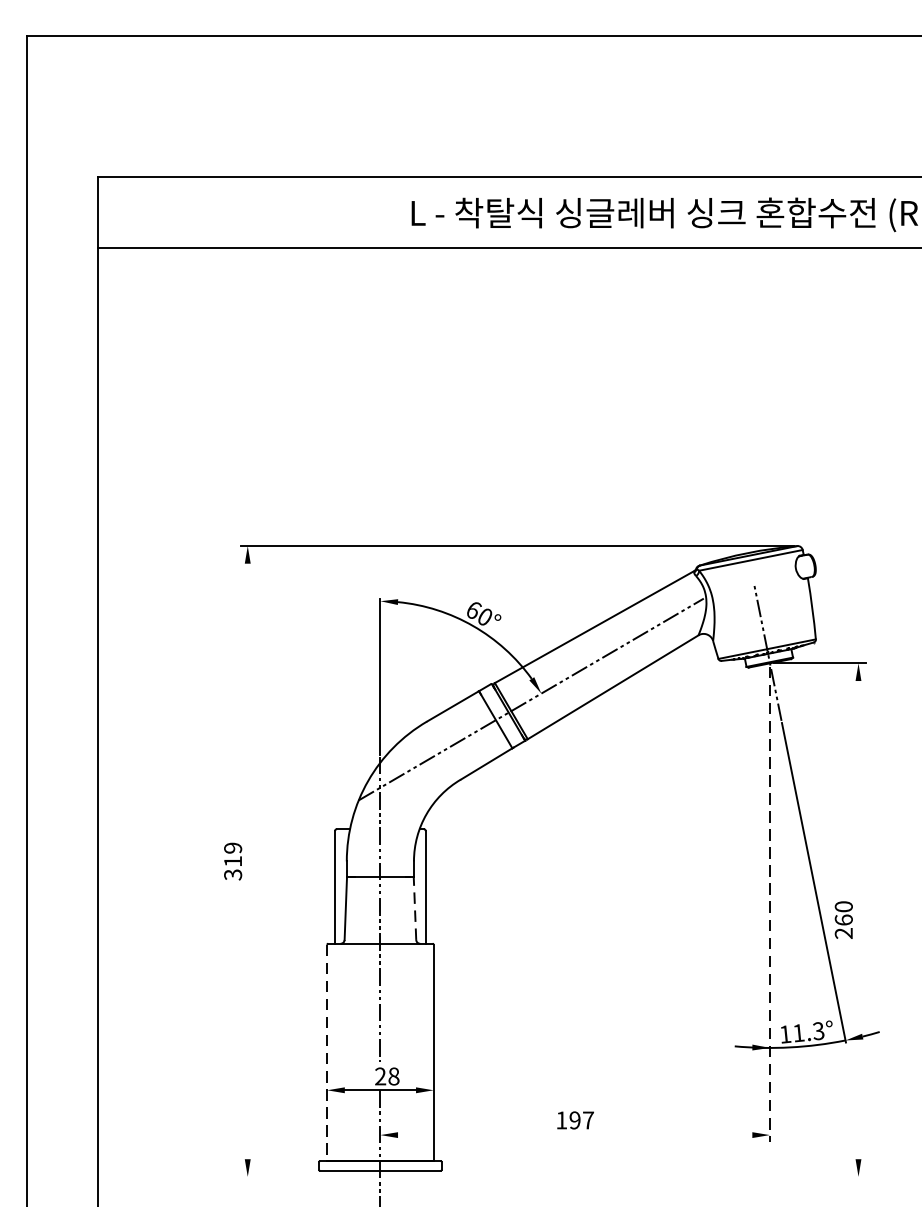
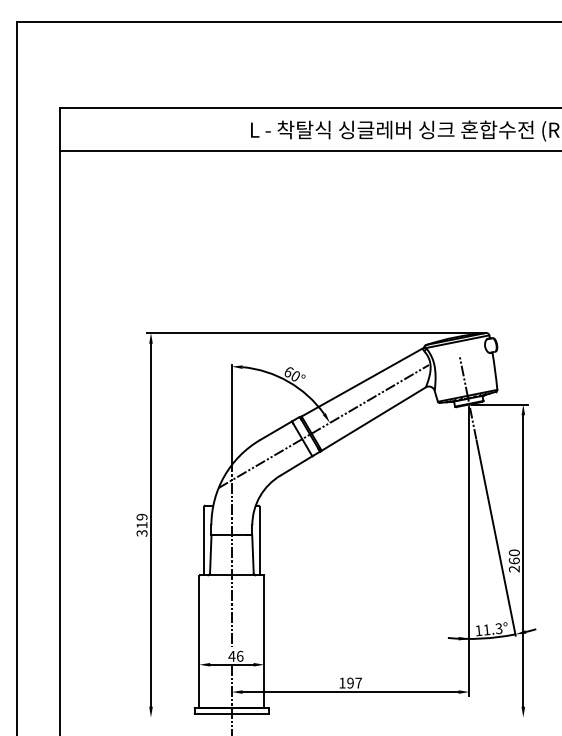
line: (248, 860) -> (151, 524), added
line: (770, 904) -> (469, 551), dashed -> solid
line: (414, 907) -> (252, 553), dashed -> solid
line: (858, 919) -> (523, 560), added
line: (327, 1052) -> (199, 641), dashed -> solid
text: (386, 1075) -> (235, 655), 28 -> 46
line: (575, 1135) -> (350, 692), added

